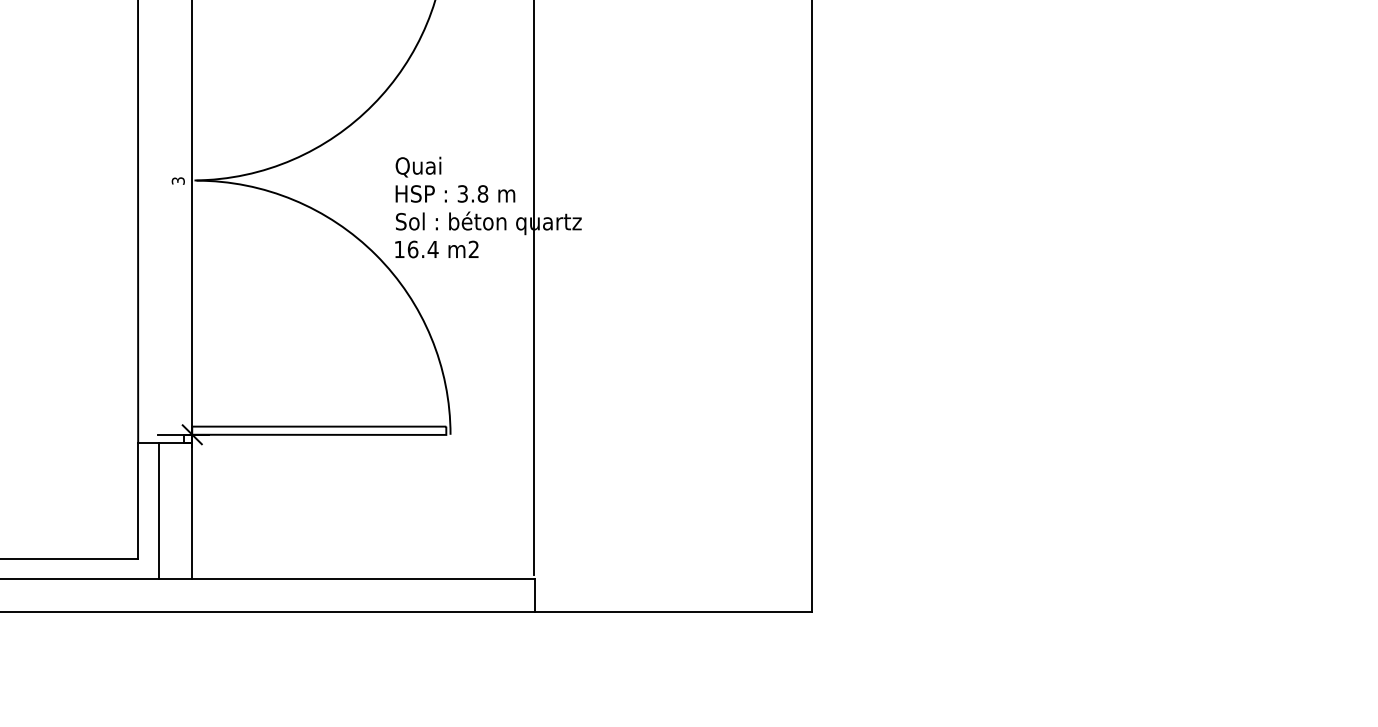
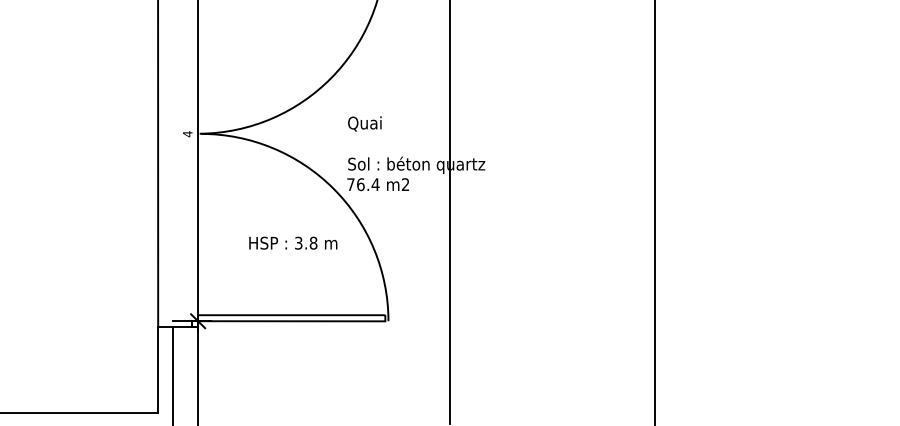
text: (177, 181) -> (187, 134), 3 -> 4
text: (455, 193) -> (293, 242), moved
text: (399, 249) -> (350, 184), 16.4 -> 76.4

